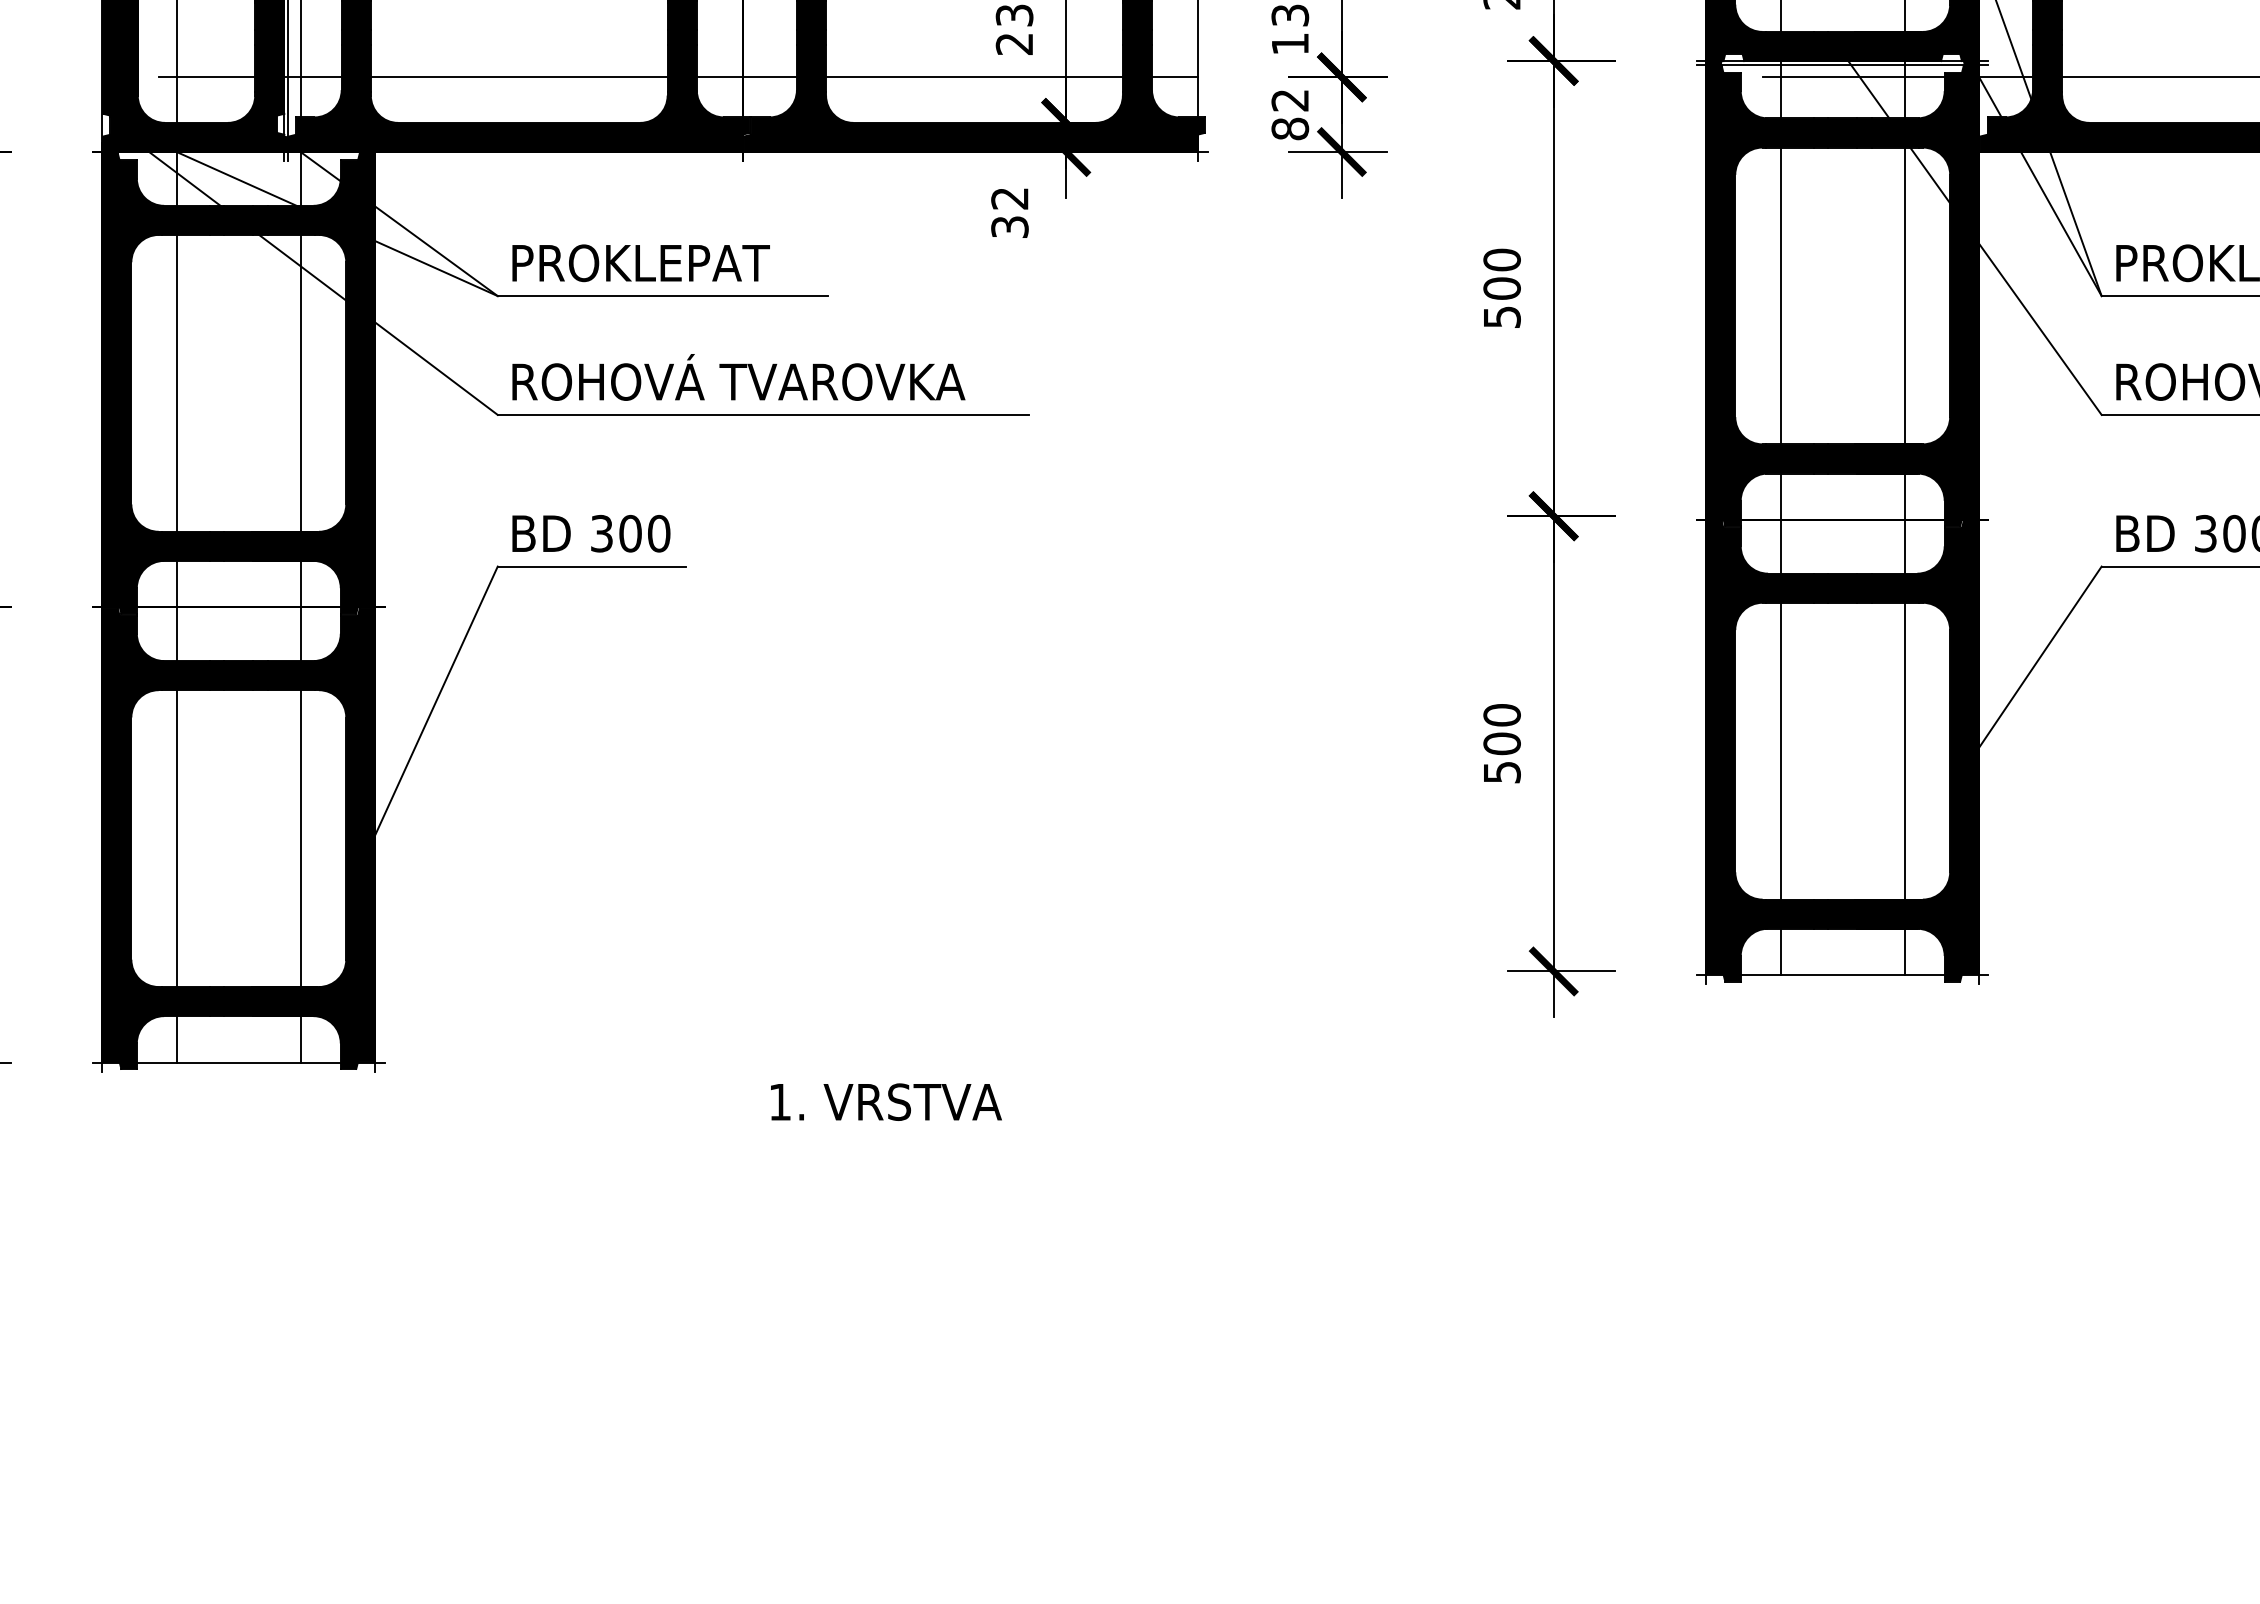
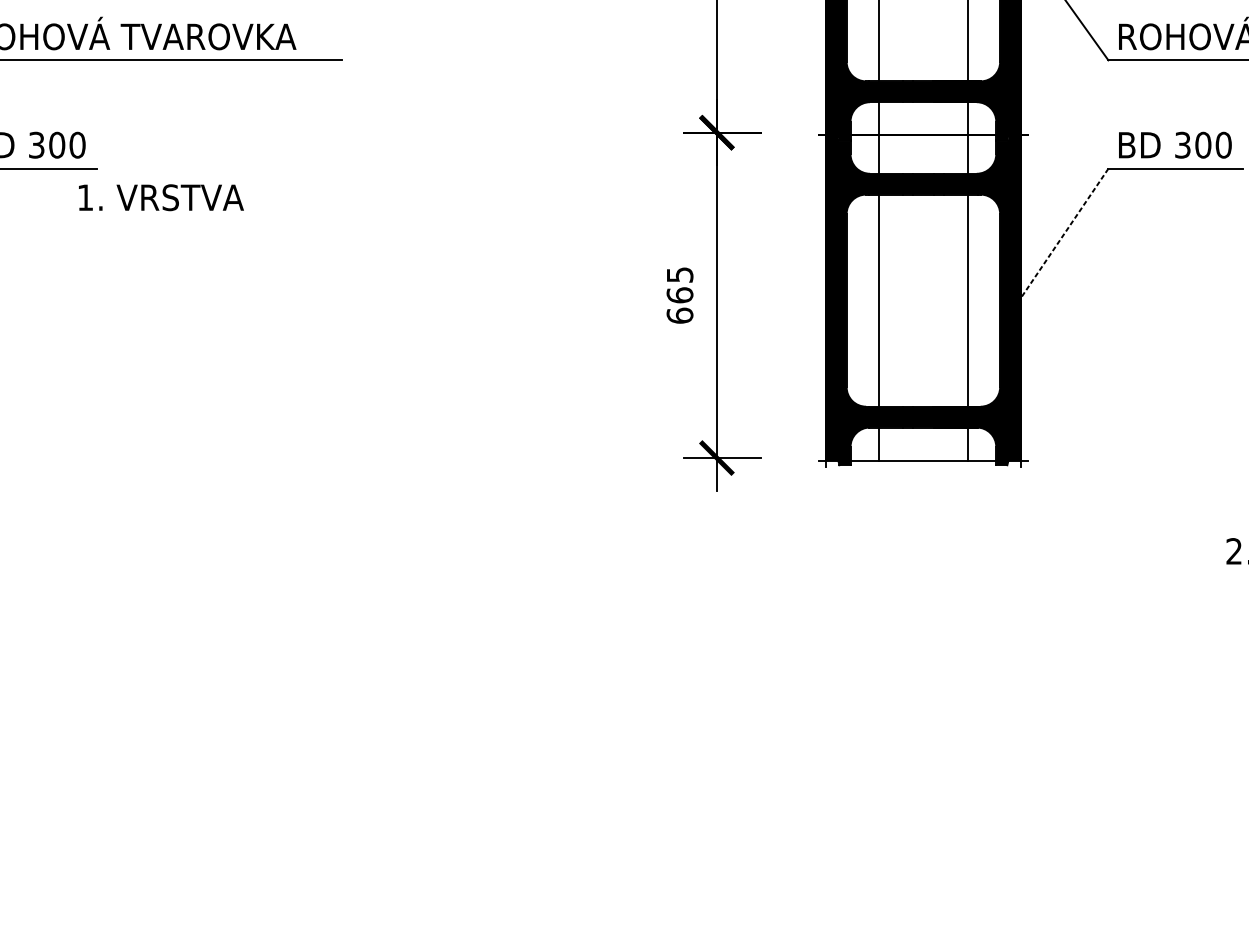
line: (2040, 657) -> (1064, 233), solid -> dashed
text: (1501, 743) -> (679, 295), 500 -> 665
text: (886, 1101) -> (161, 197), moved

